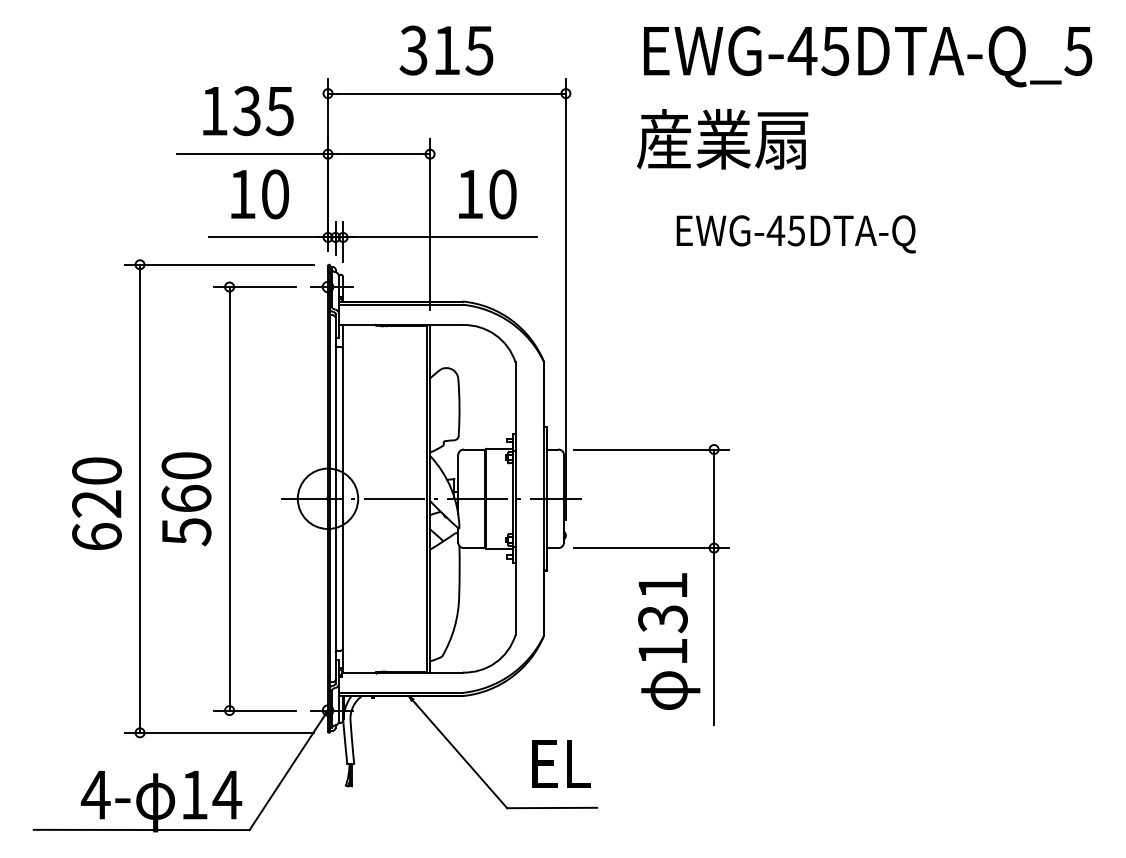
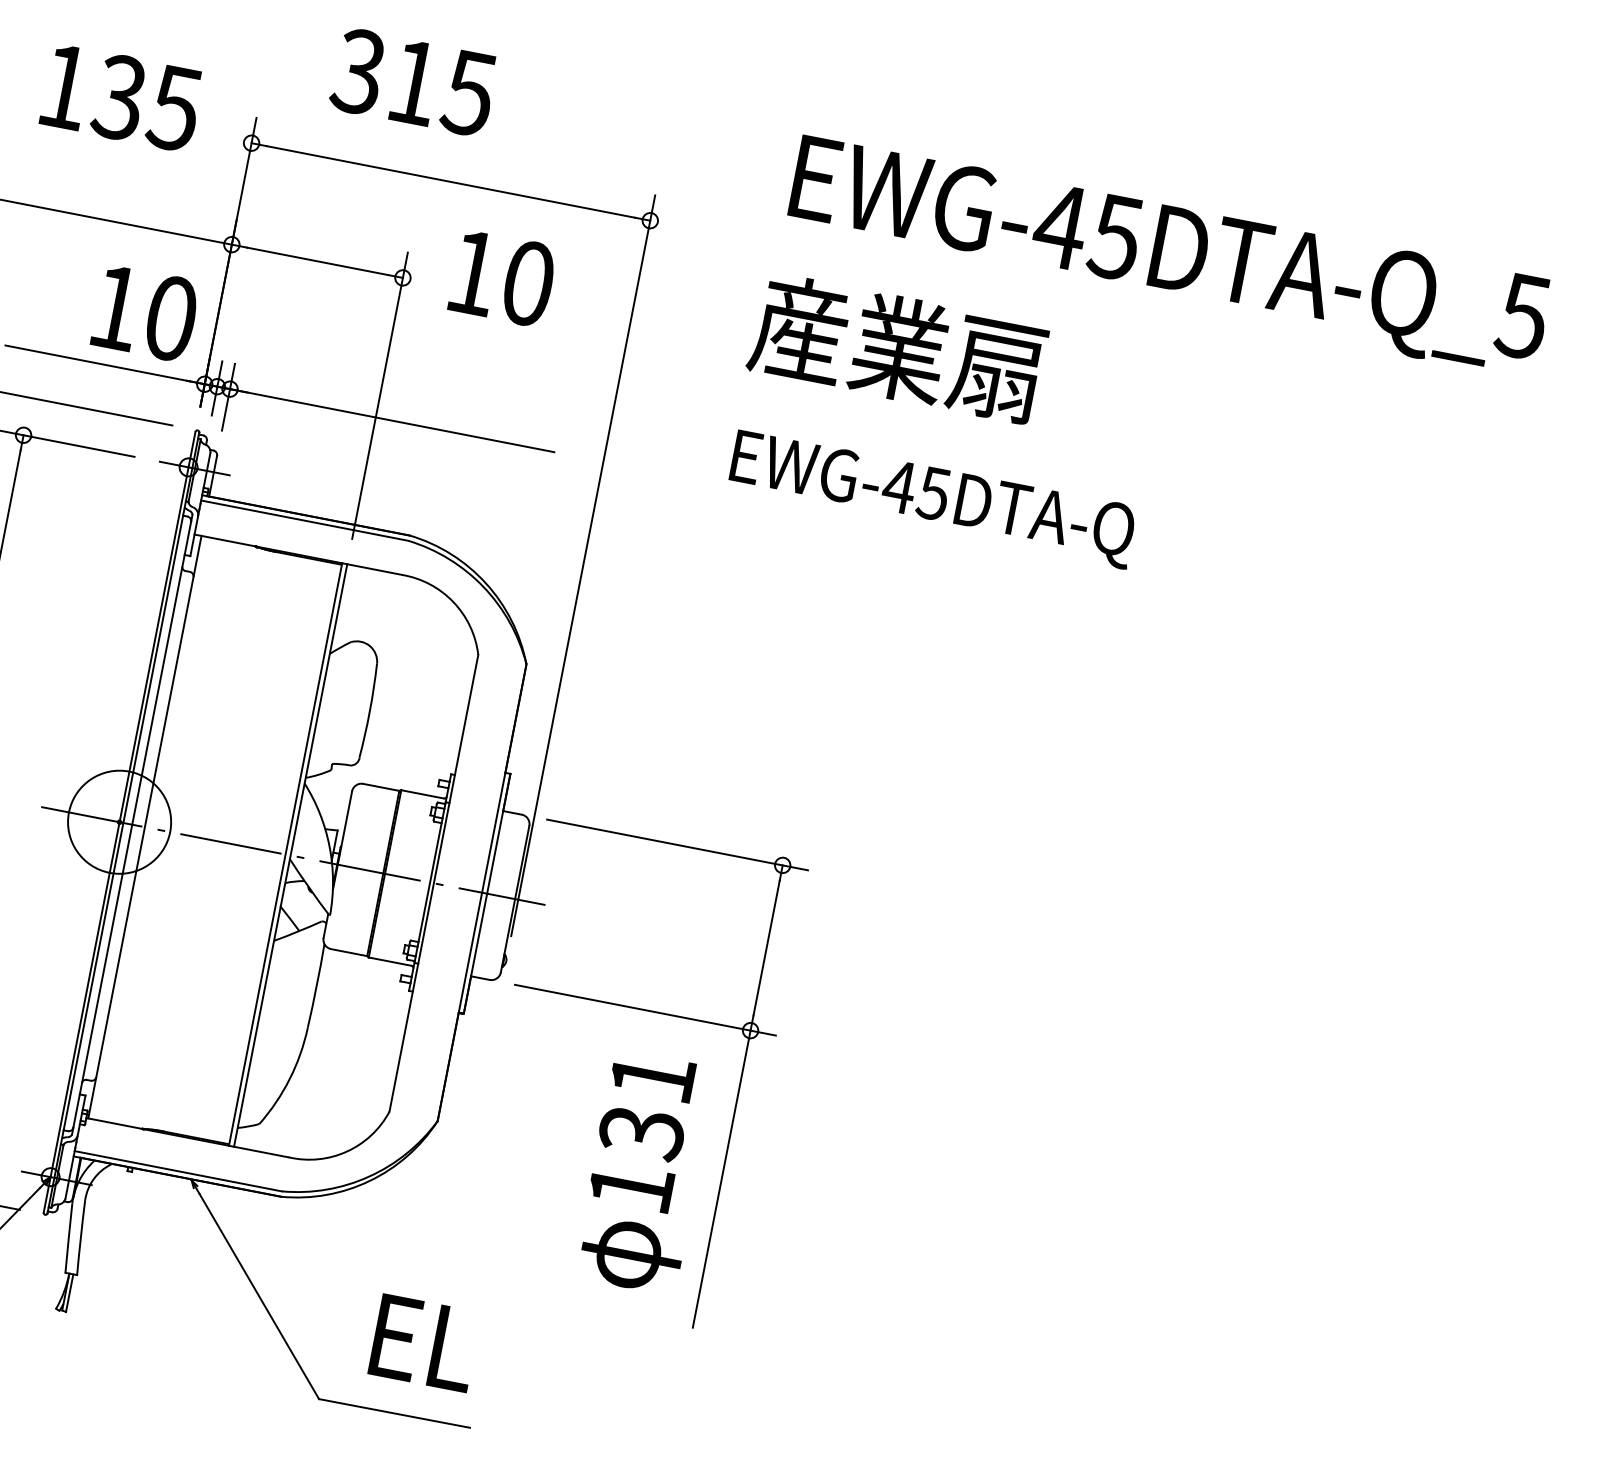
text: (446, 50) -> (413, 82), moved
text: (248, 111) -> (121, 98), moved
text: (260, 194) -> (146, 313), moved
text: (487, 194) -> (502, 278), moved
text: (795, 234) -> (931, 499), moved

